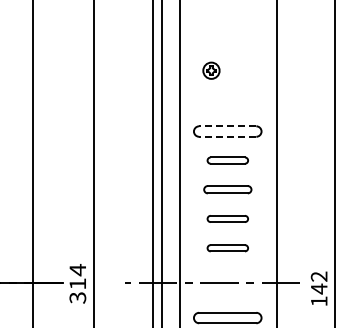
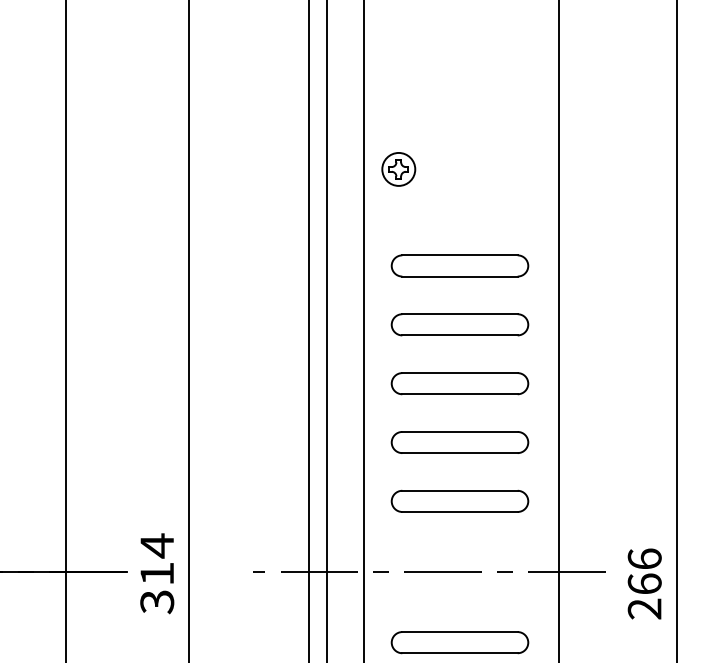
part: (211, 70) -> (398, 168), moved
line: (227, 126) -> (459, 255), dashed -> solid
line: (227, 136) -> (459, 275), dashed -> solid
part: (227, 160) -> (459, 324), size x1.67
part: (227, 189) -> (459, 383), size x1.43
part: (227, 218) -> (459, 441), size x1.67
part: (227, 248) -> (459, 502), size x1.67
text: (318, 288) -> (643, 582), 142 -> 266

